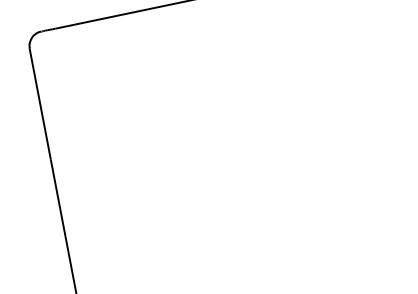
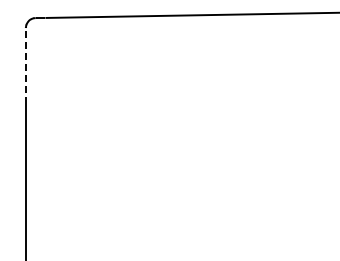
line: (39, 103) -> (25, 65), solid -> dashed

